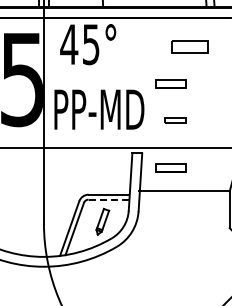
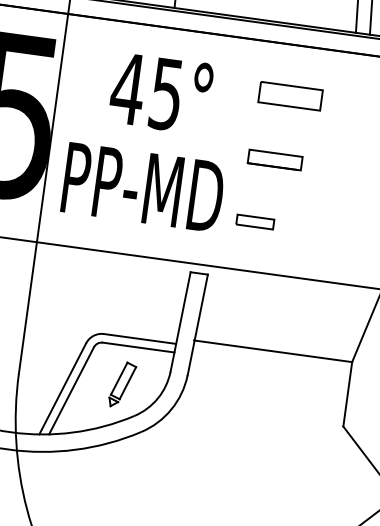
text: (88, 44) -> (161, 93), moved
part: (189, 46) -> (290, 94), moved
part: (175, 120) -> (254, 222), moved
part: (170, 167) -> (254, 305), removed
line: (108, 199) -> (137, 347), dashed -> solid

